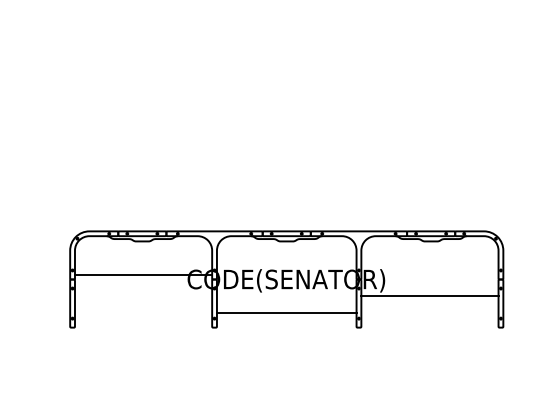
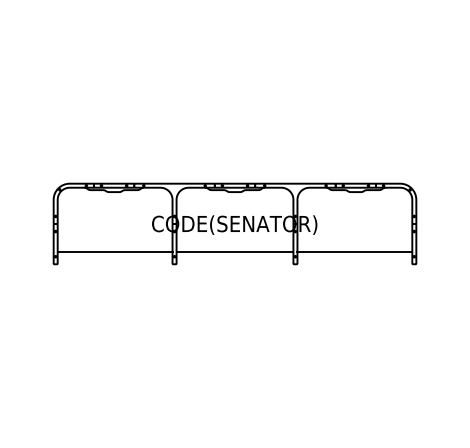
line: (142, 275) -> (114, 252), moved
line: (429, 296) -> (354, 252), moved

